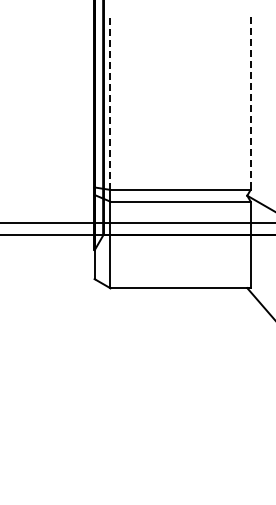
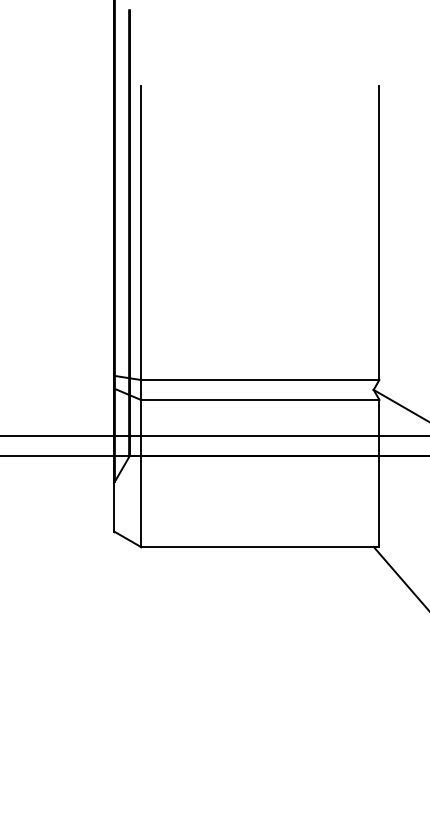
line: (110, 103) -> (141, 233), dashed -> solid
line: (250, 103) -> (379, 233), dashed -> solid

